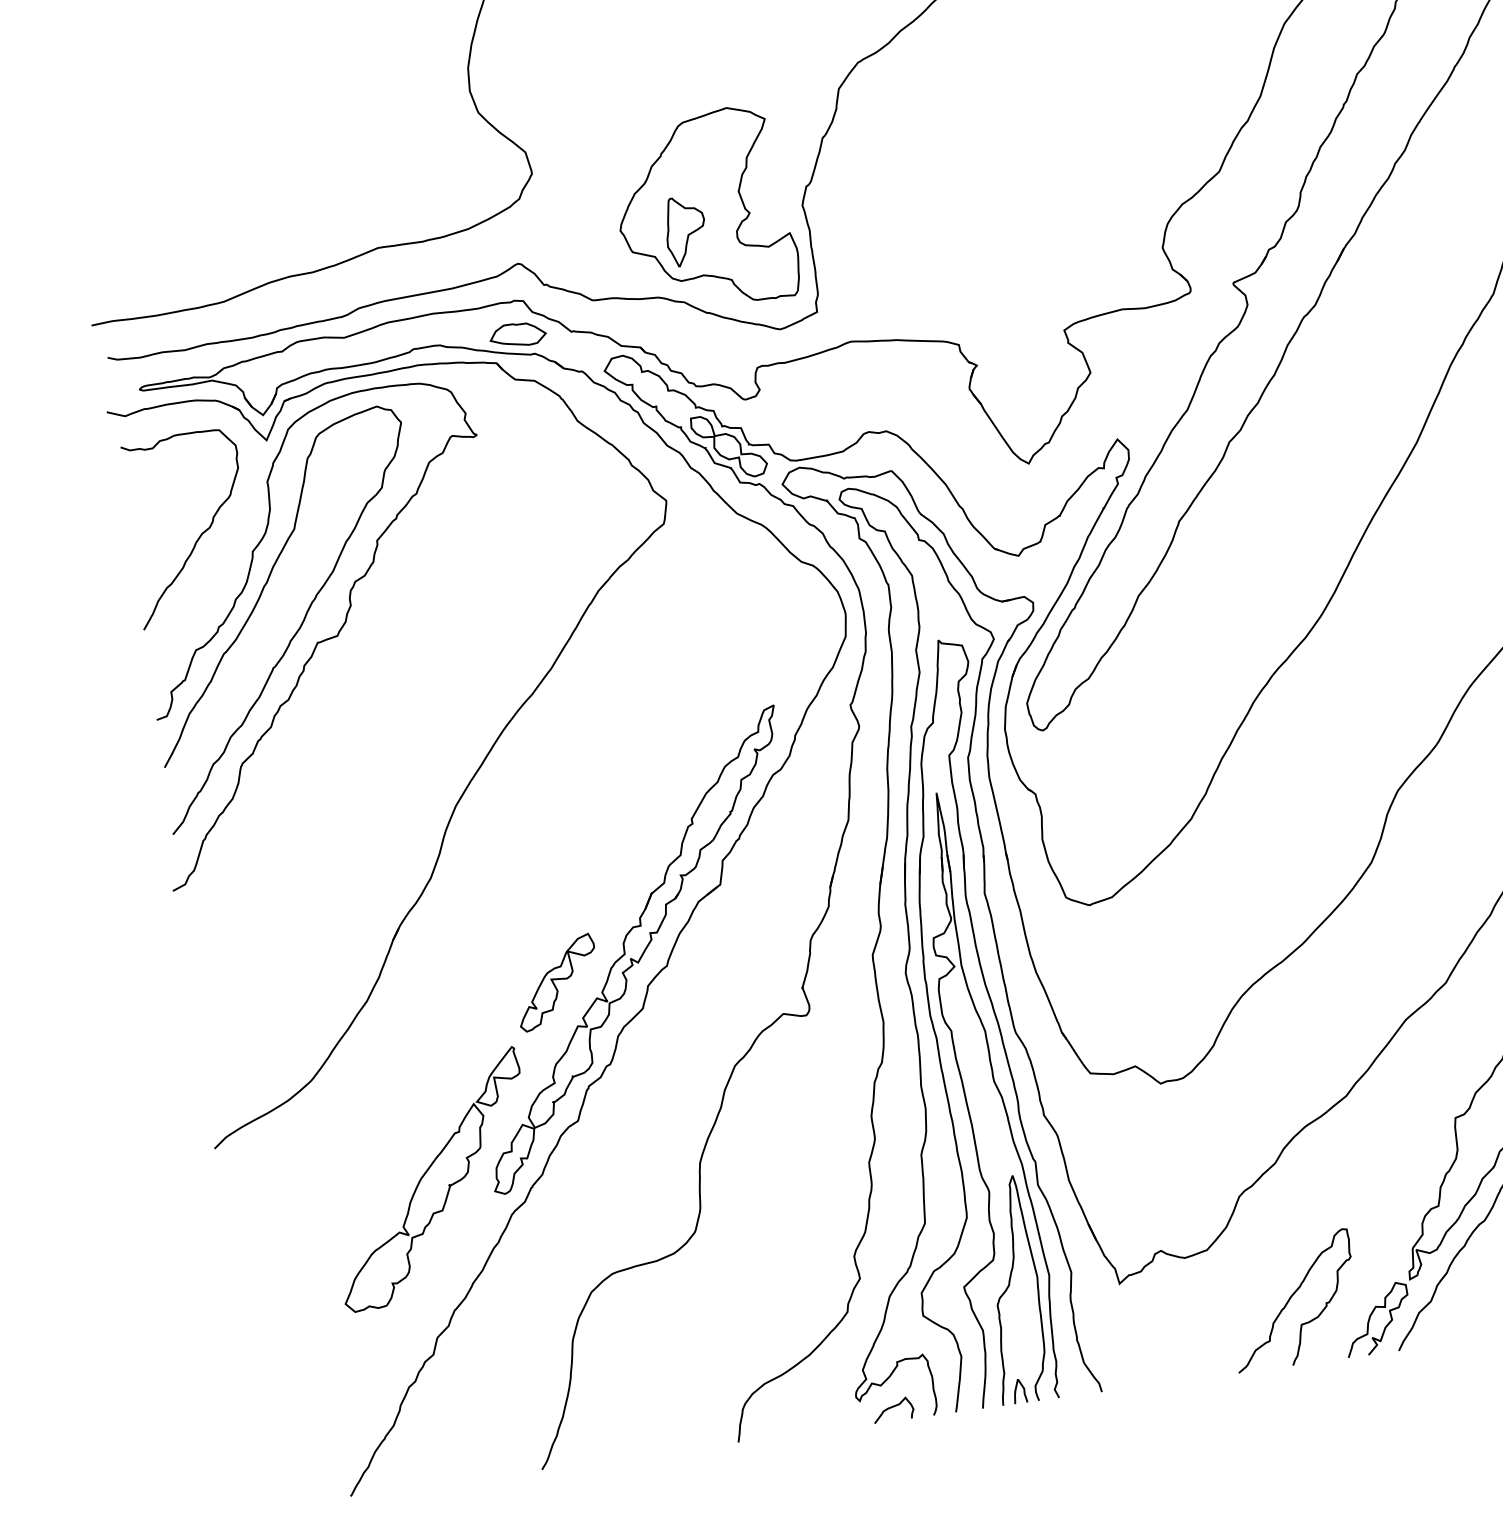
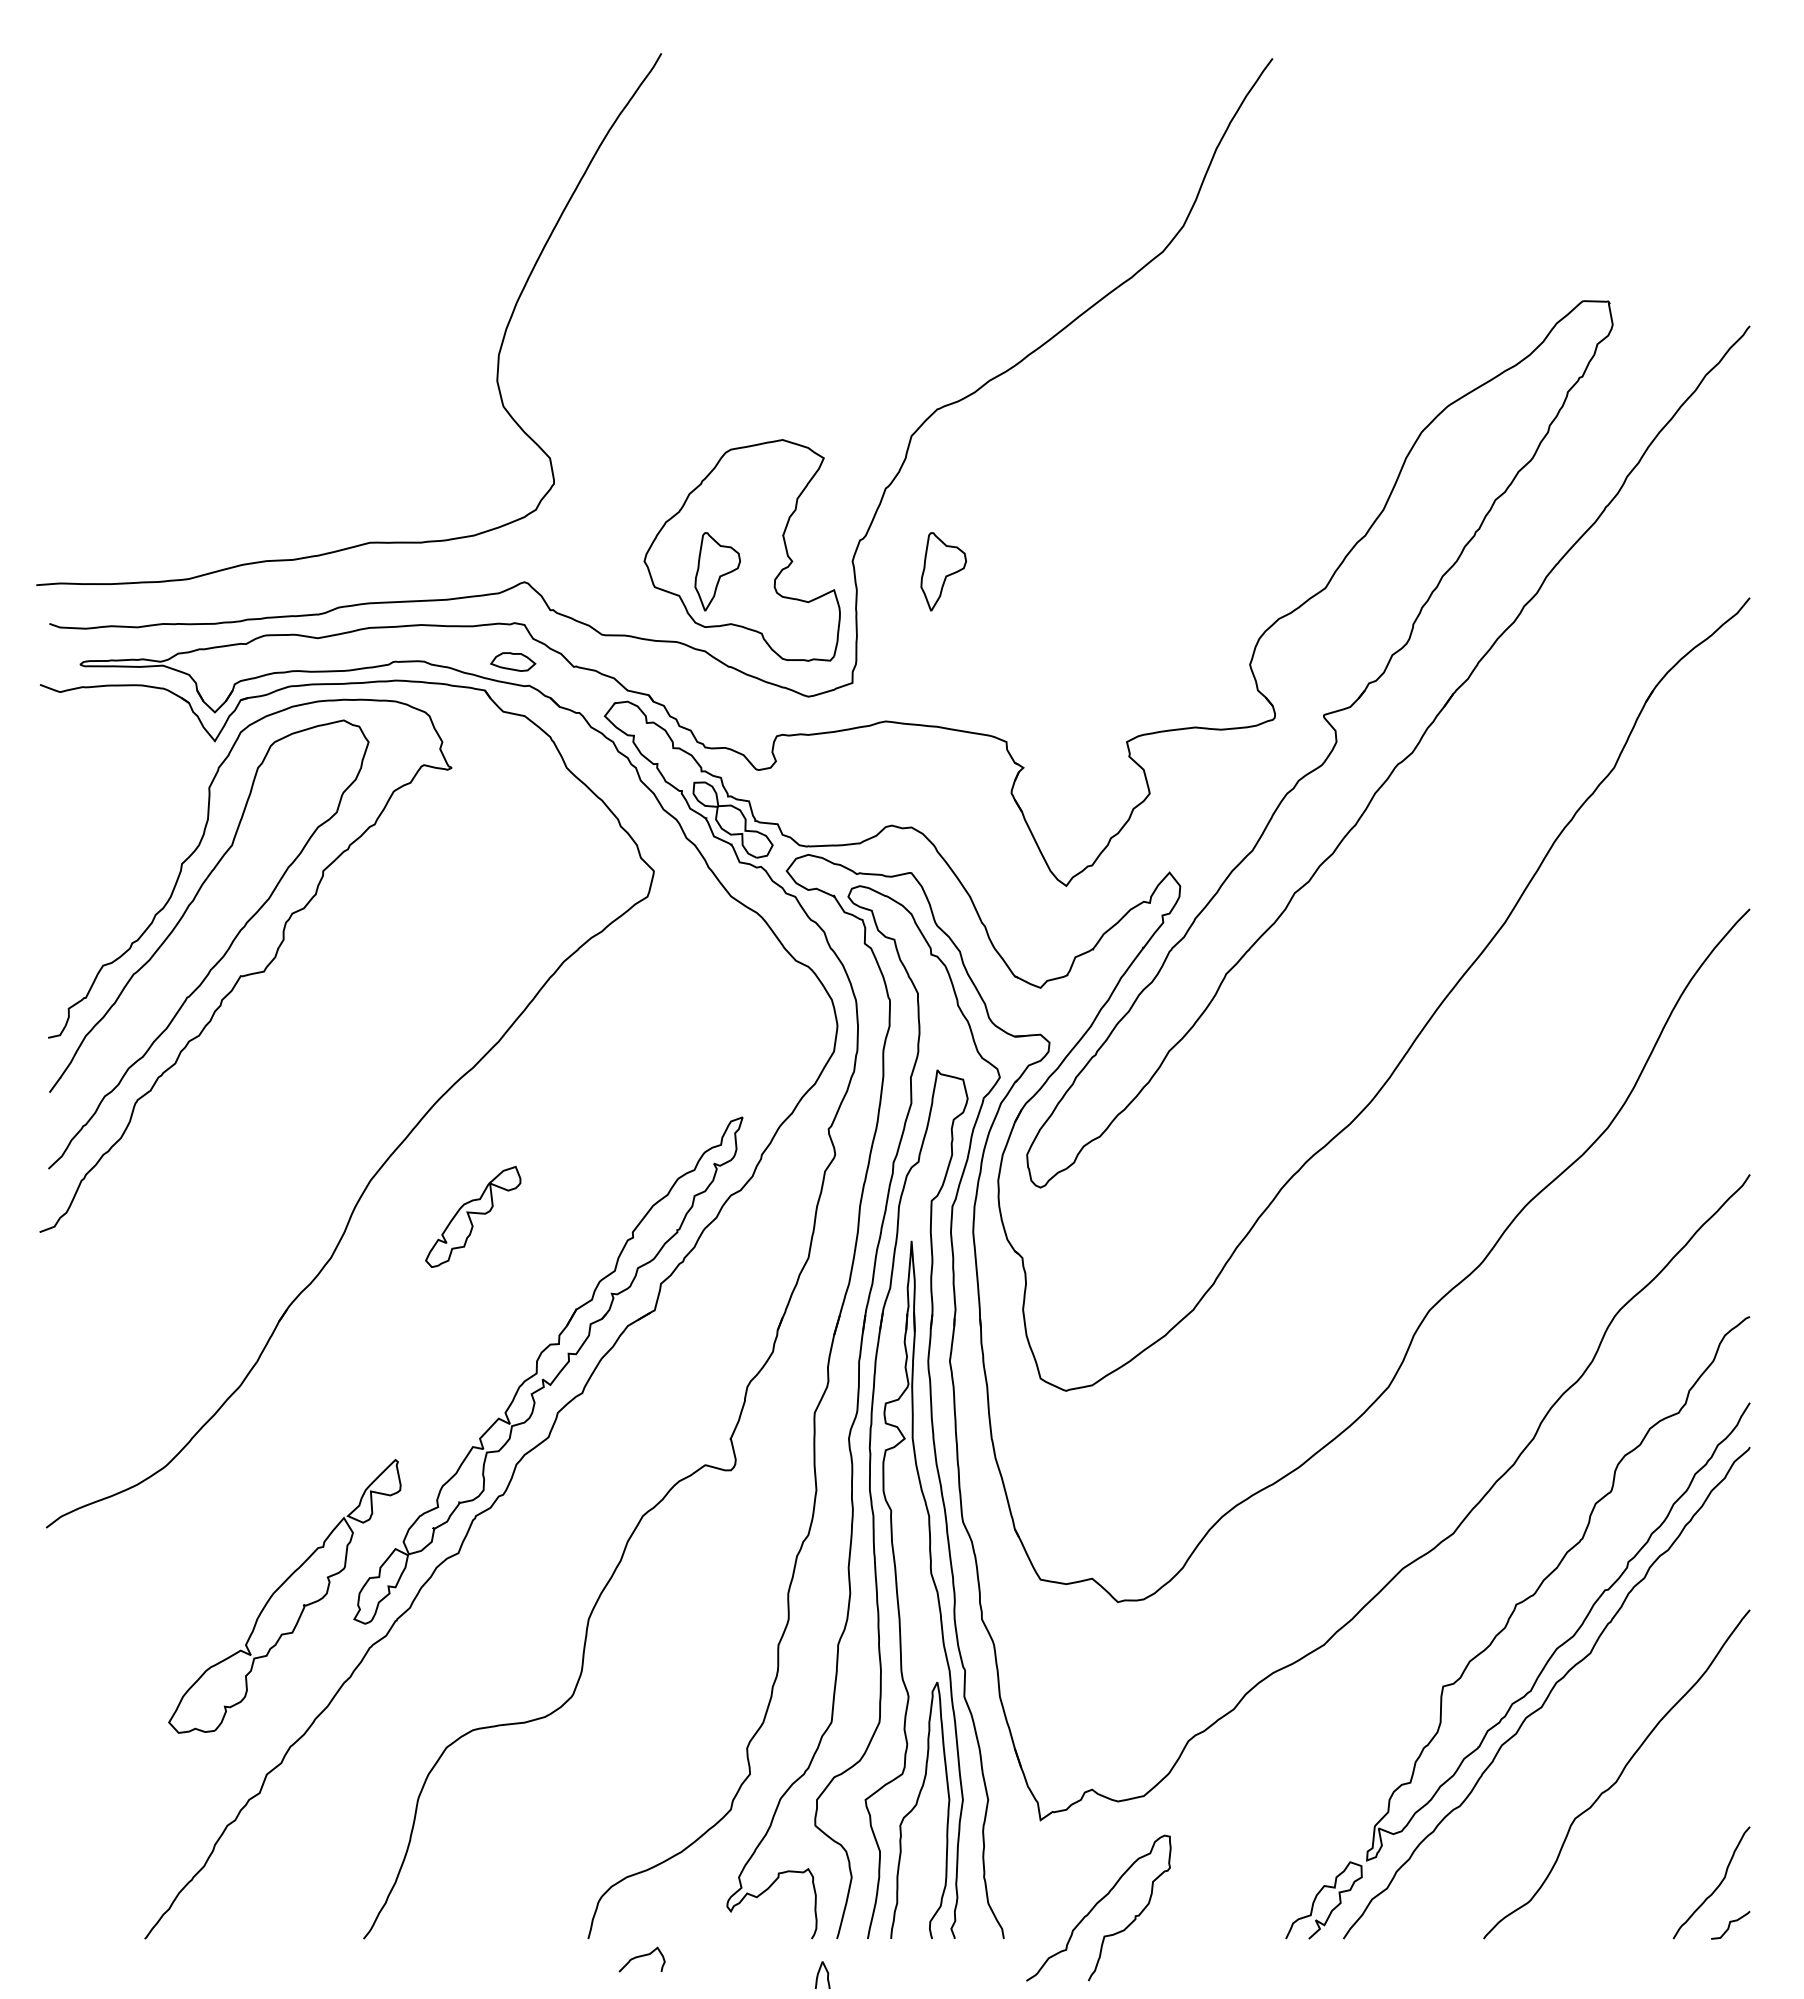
part: (883, 203) -> (943, 571), added
part: (517, 334) -> (512, 661), size x0.7
curve: (199, 536) -> (124, 838), removed
part: (557, 982) -> (473, 1216), moved
curve: (1290, 1298) -> (1096, 1905), moved
curve: (1016, 1390) -> (819, 1973), moved
curve: (891, 1408) -> (640, 1957), moved

